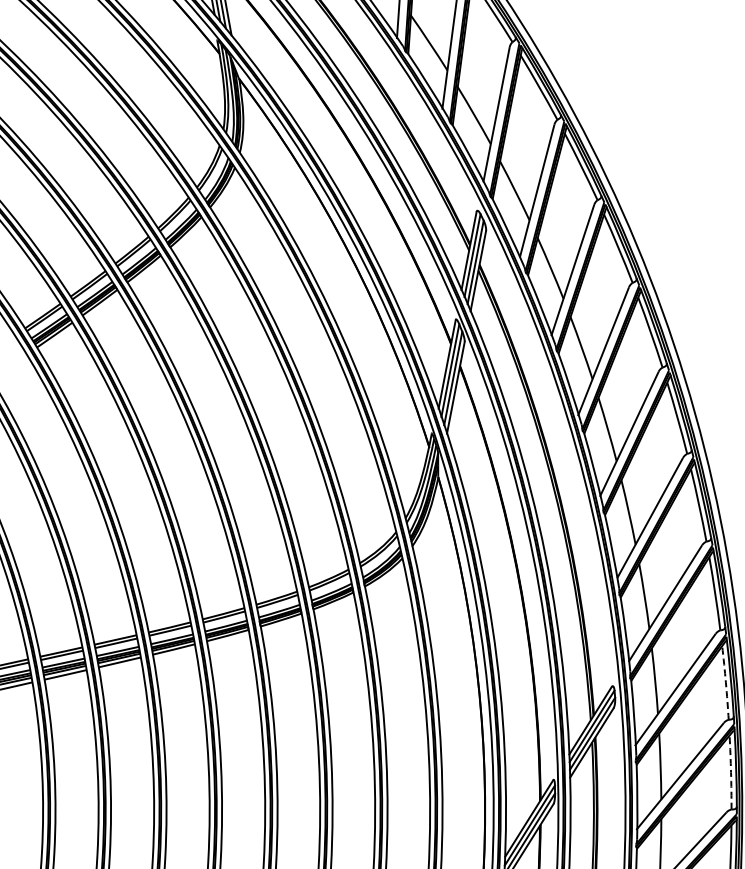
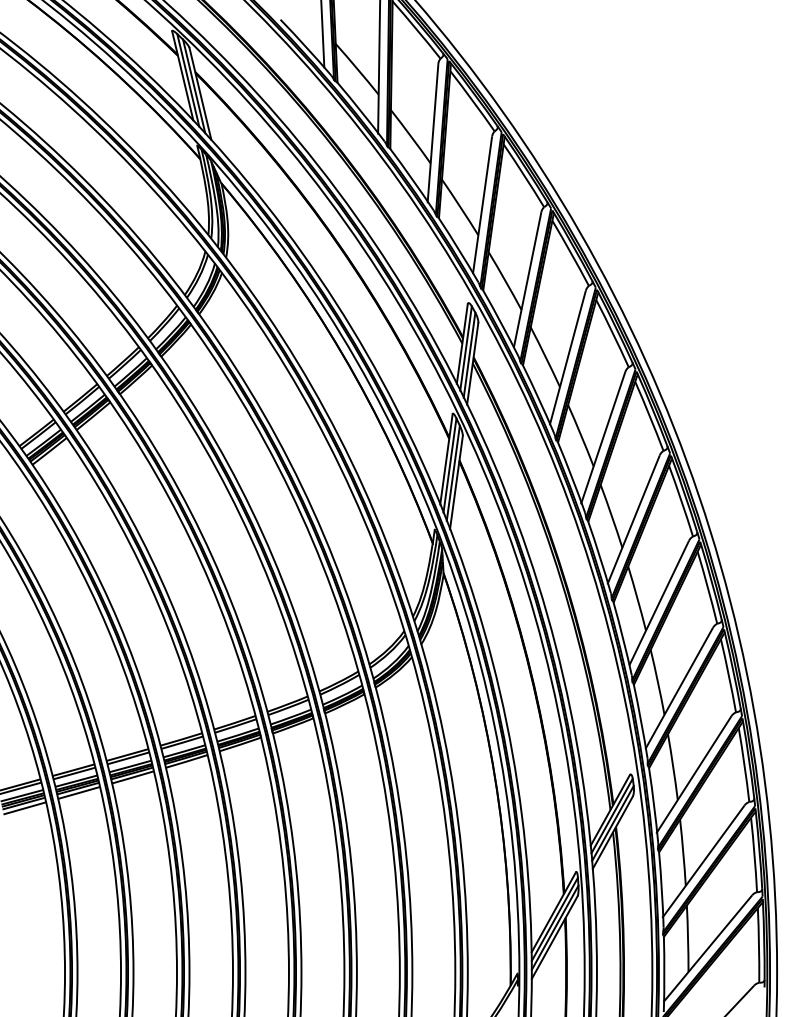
arc: (725, 682) -> (744, 764), dashed -> solid
arc: (731, 772) -> (754, 854), dashed -> solid

